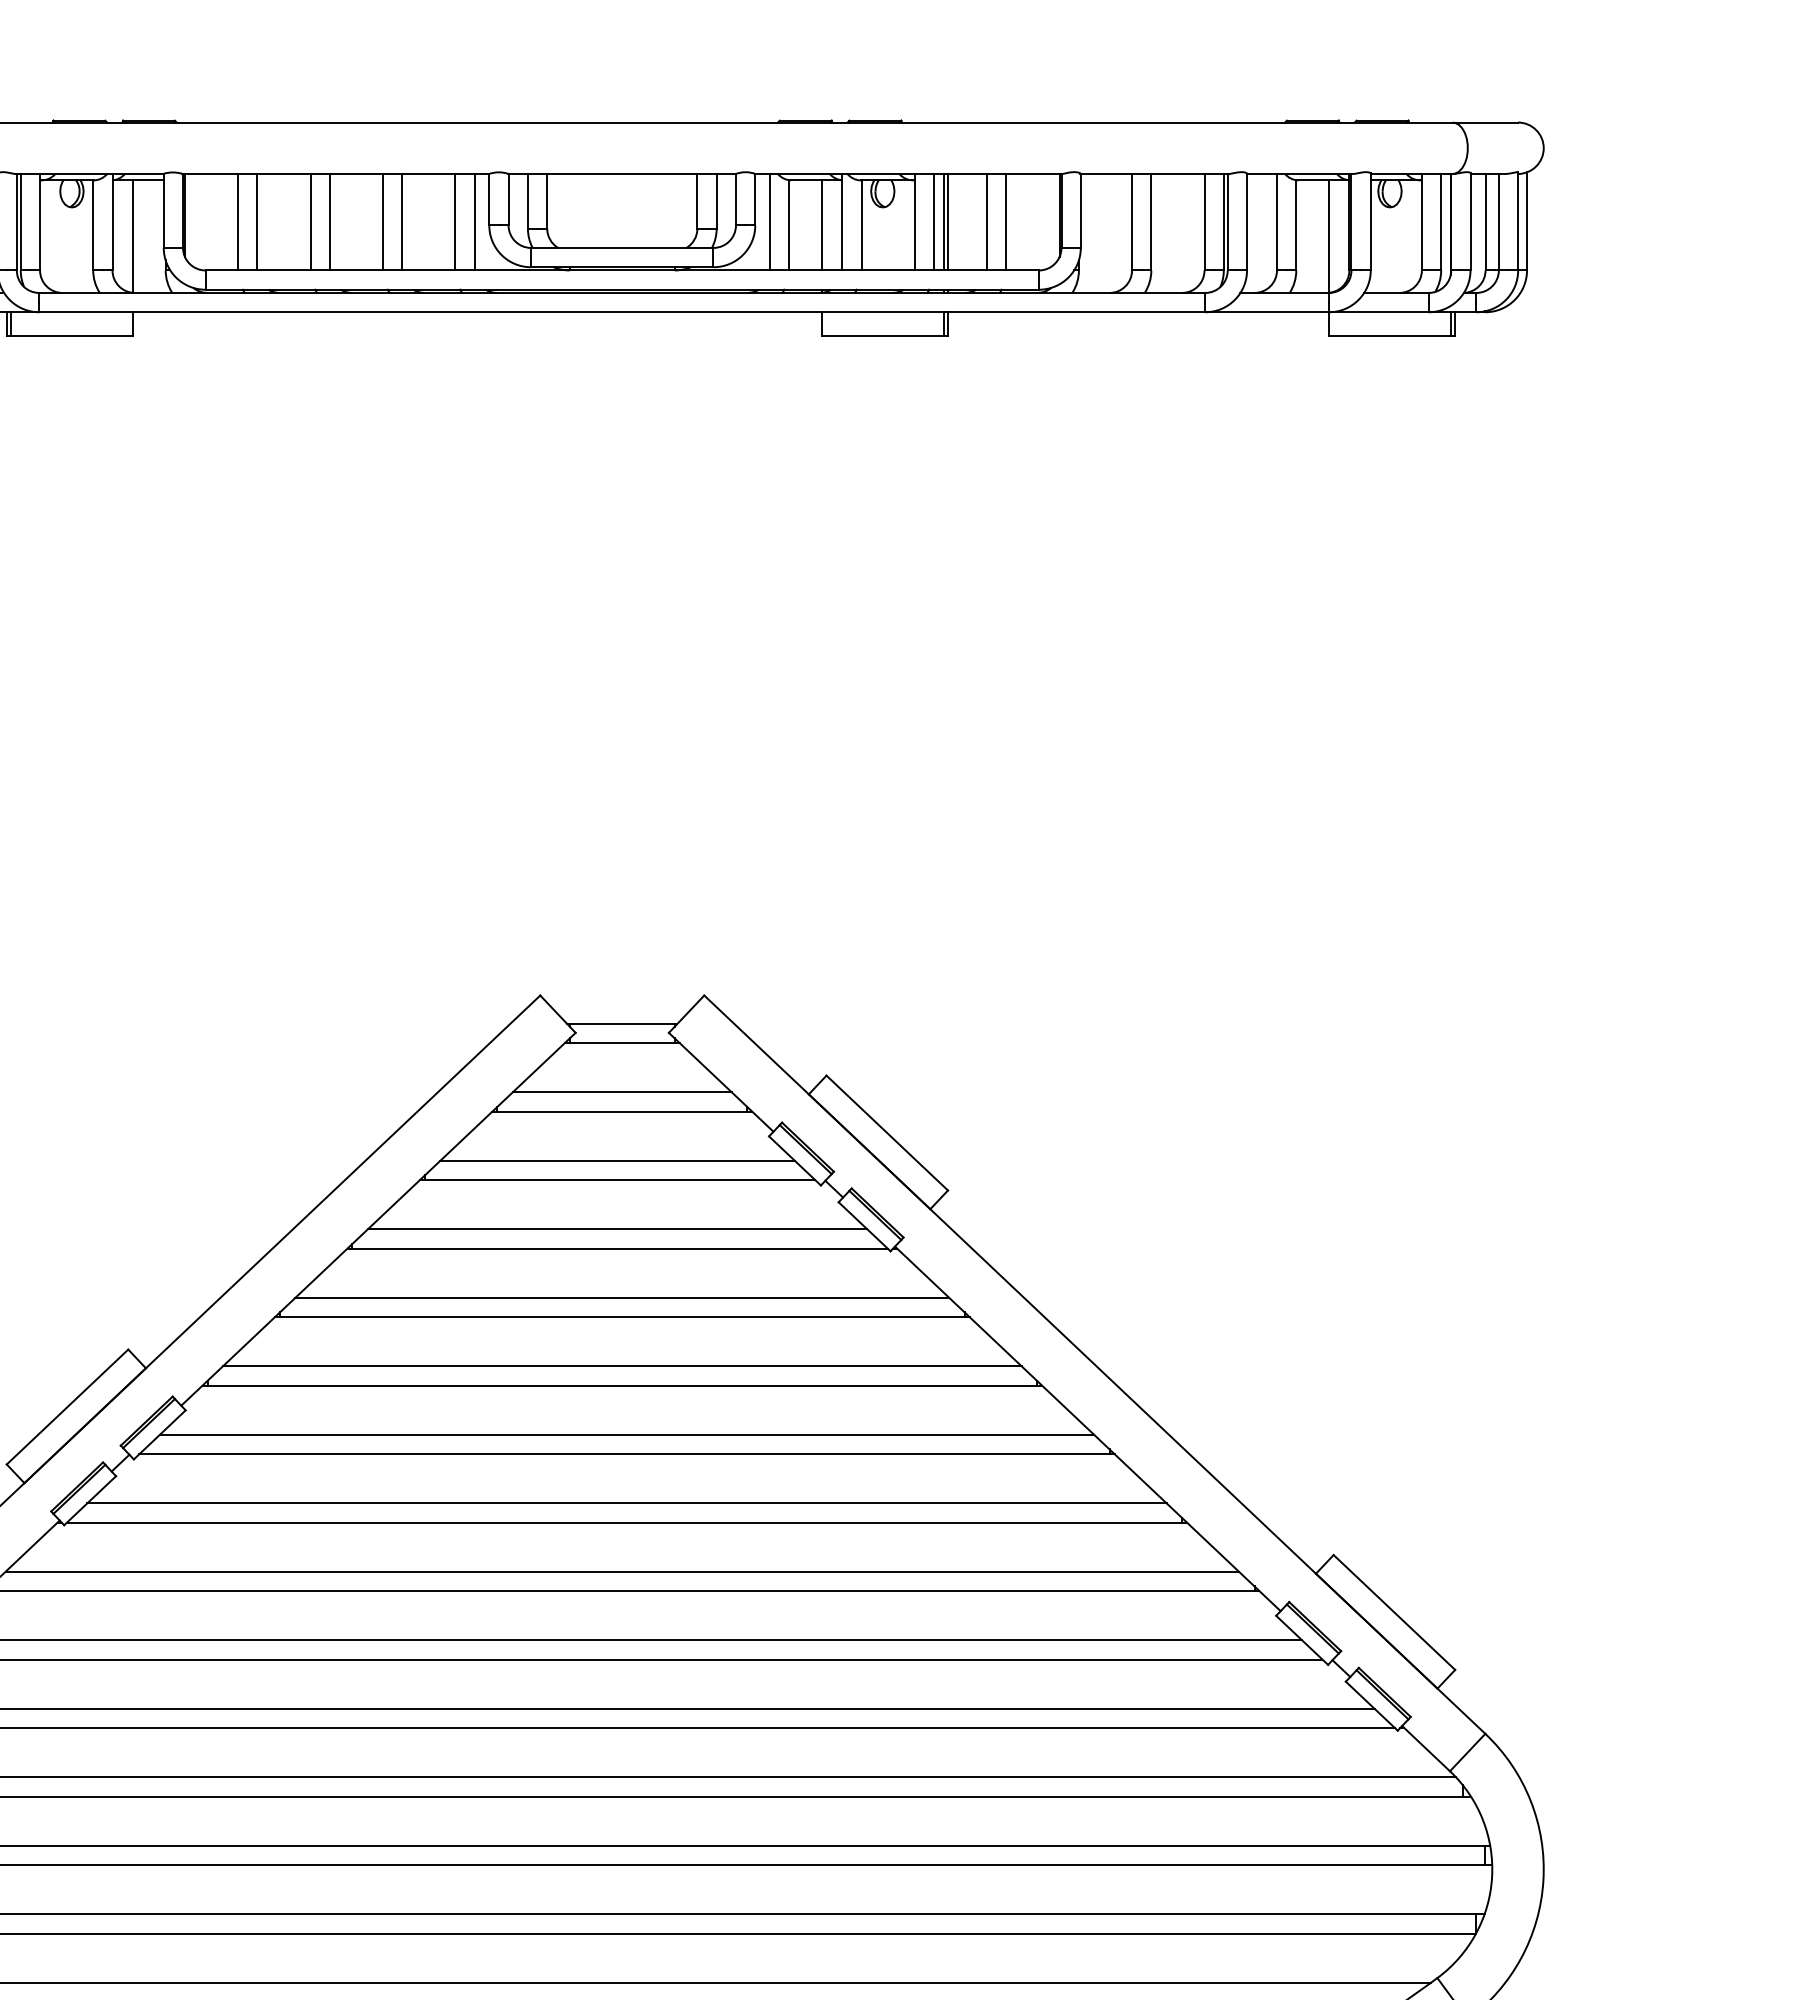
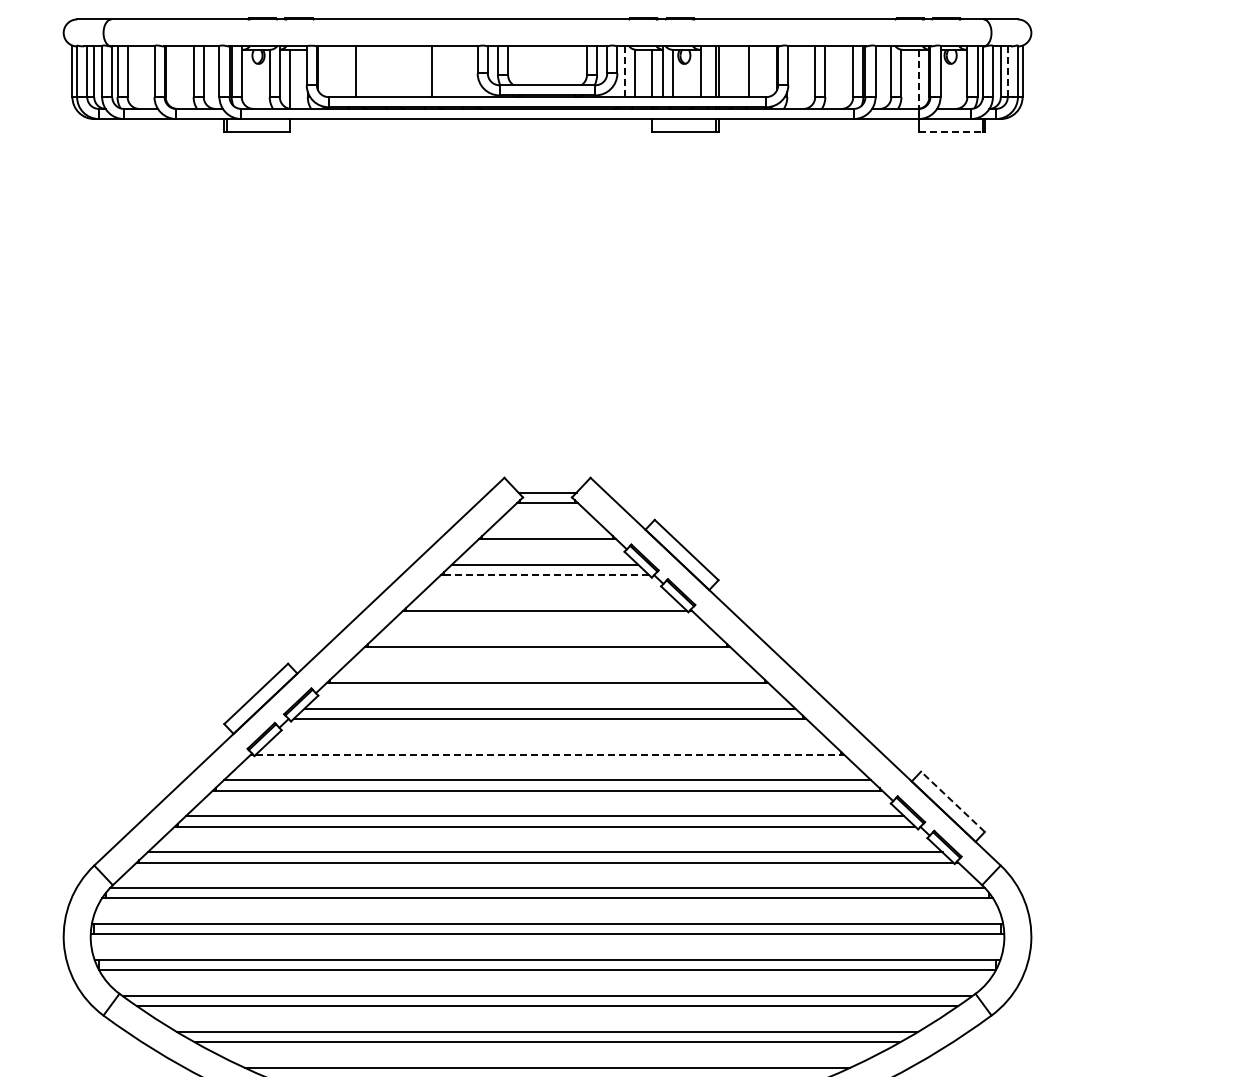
line: (237, 221) -> (345, 71), removed
line: (309, 221) -> (383, 71), removed
line: (328, 221) -> (393, 71), removed
line: (382, 221) -> (421, 71), removed
line: (454, 221) -> (459, 71), removed
line: (475, 221) -> (470, 71), removed
line: (934, 221) -> (711, 71), removed
line: (987, 221) -> (739, 71), removed
line: (768, 223) -> (624, 72), solid -> dashed
line: (1498, 223) -> (1007, 72), solid -> dashed
line: (1328, 236) -> (918, 79), solid -> dashed
line: (1389, 335) -> (950, 131), solid -> dashed
line: (622, 1091) -> (547, 528), removed
line: (620, 1179) -> (546, 574), solid -> dashed
line: (616, 1229) -> (544, 600), removed
line: (622, 1297) -> (547, 636), removed
line: (622, 1366) -> (547, 672), removed
line: (626, 1503) -> (549, 744), removed
line: (624, 1522) -> (548, 754), solid -> dashed
line: (1393, 1611) -> (952, 801), solid -> dashed

